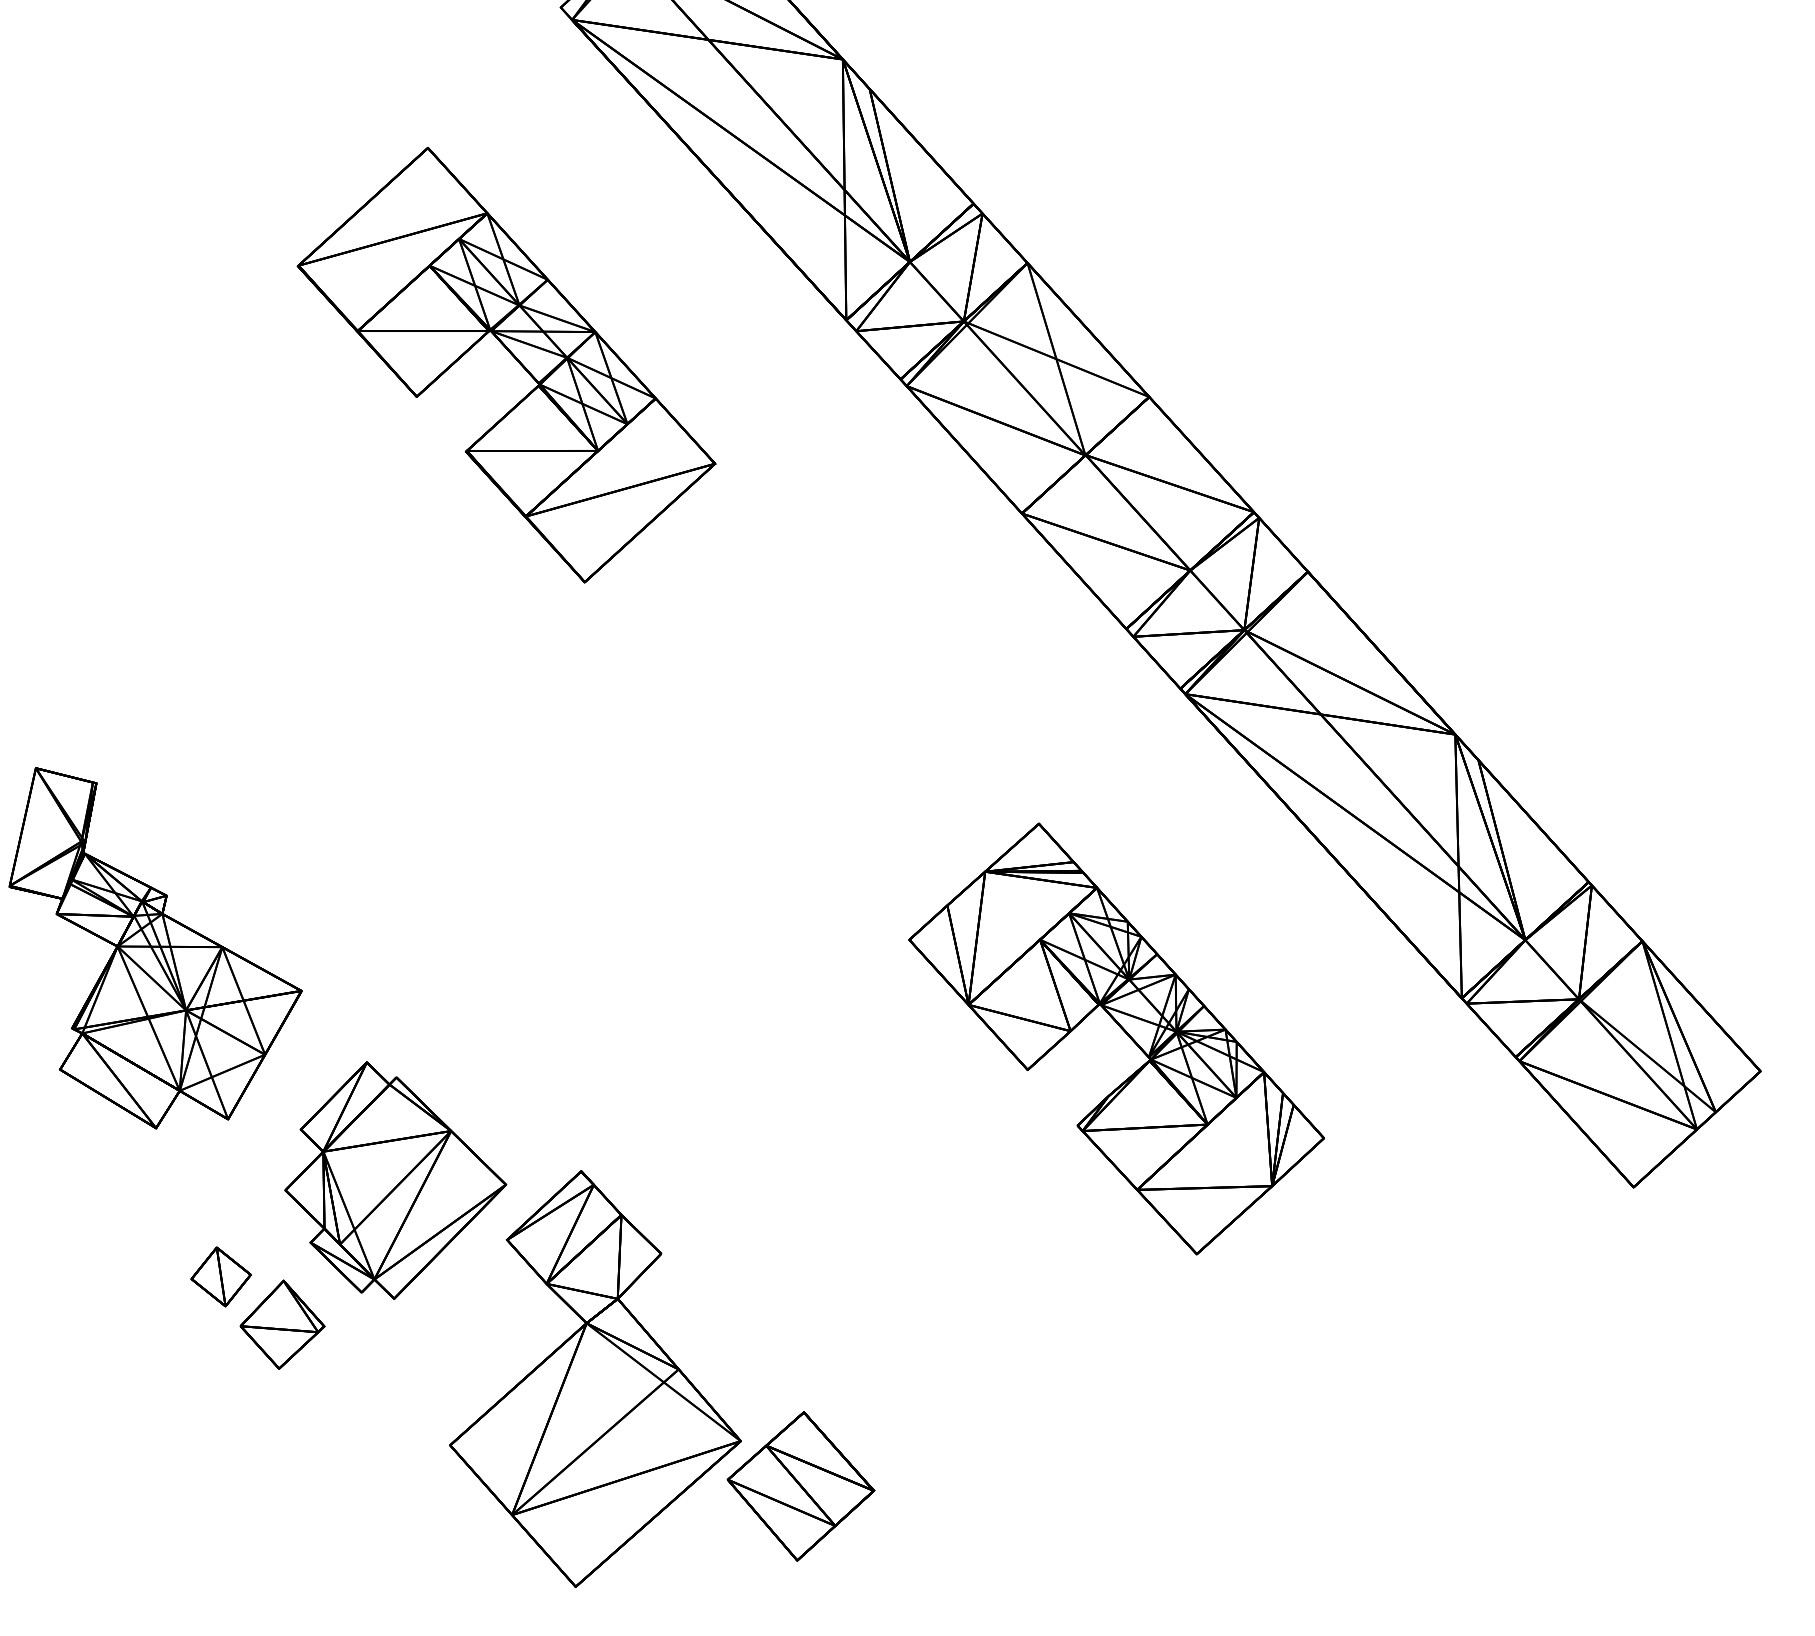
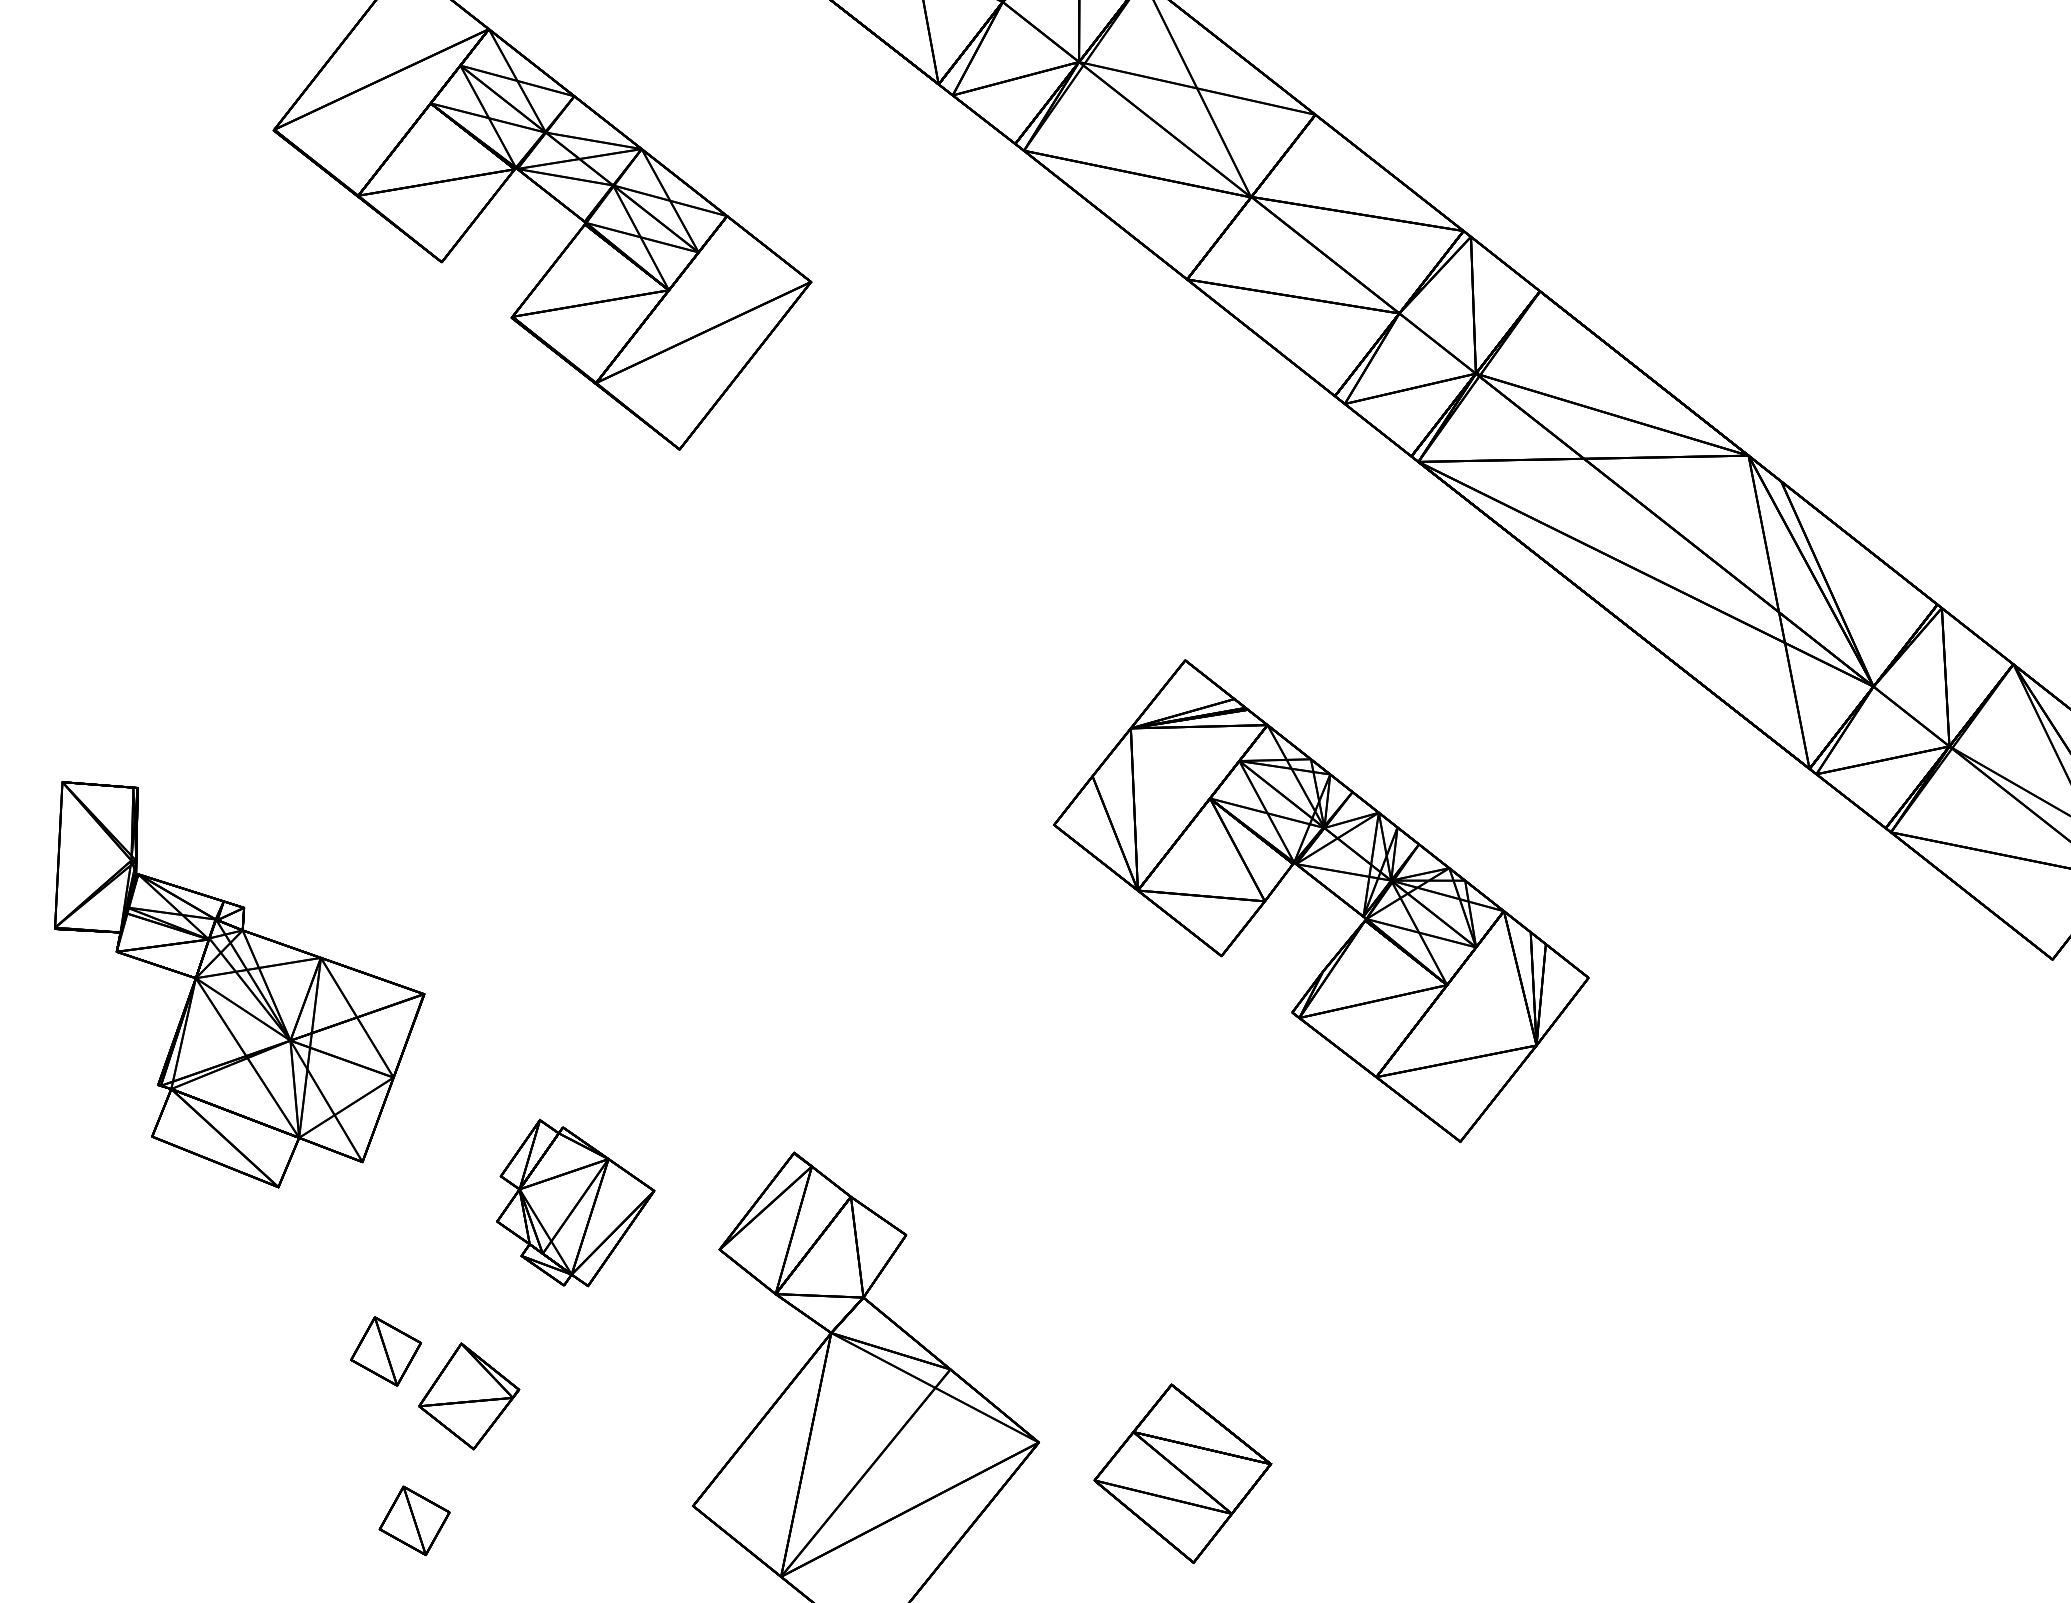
part: (1123, 1031) -> (1328, 891), moved
part: (395, 1180) -> (574, 1201), size x0.6
part: (220, 1418) -> (413, 1520), added
part: (800, 1486) -> (1182, 1473), moved

